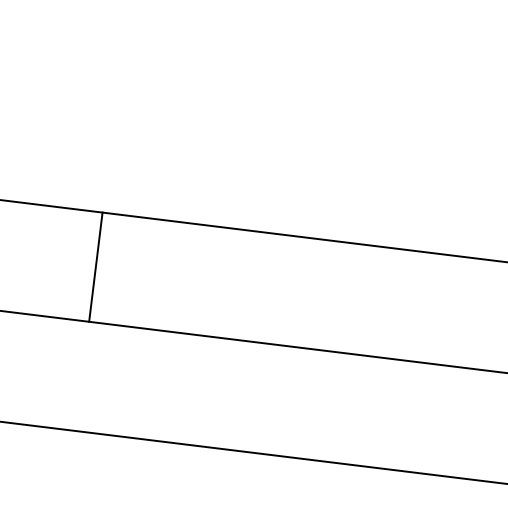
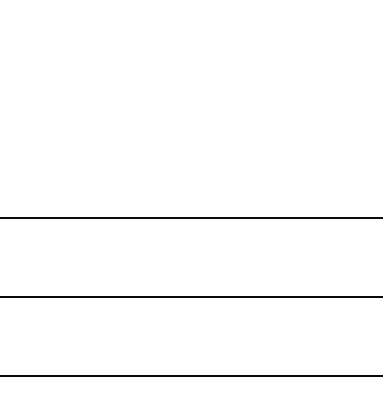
line: (96, 266) -> (61, 256), removed

